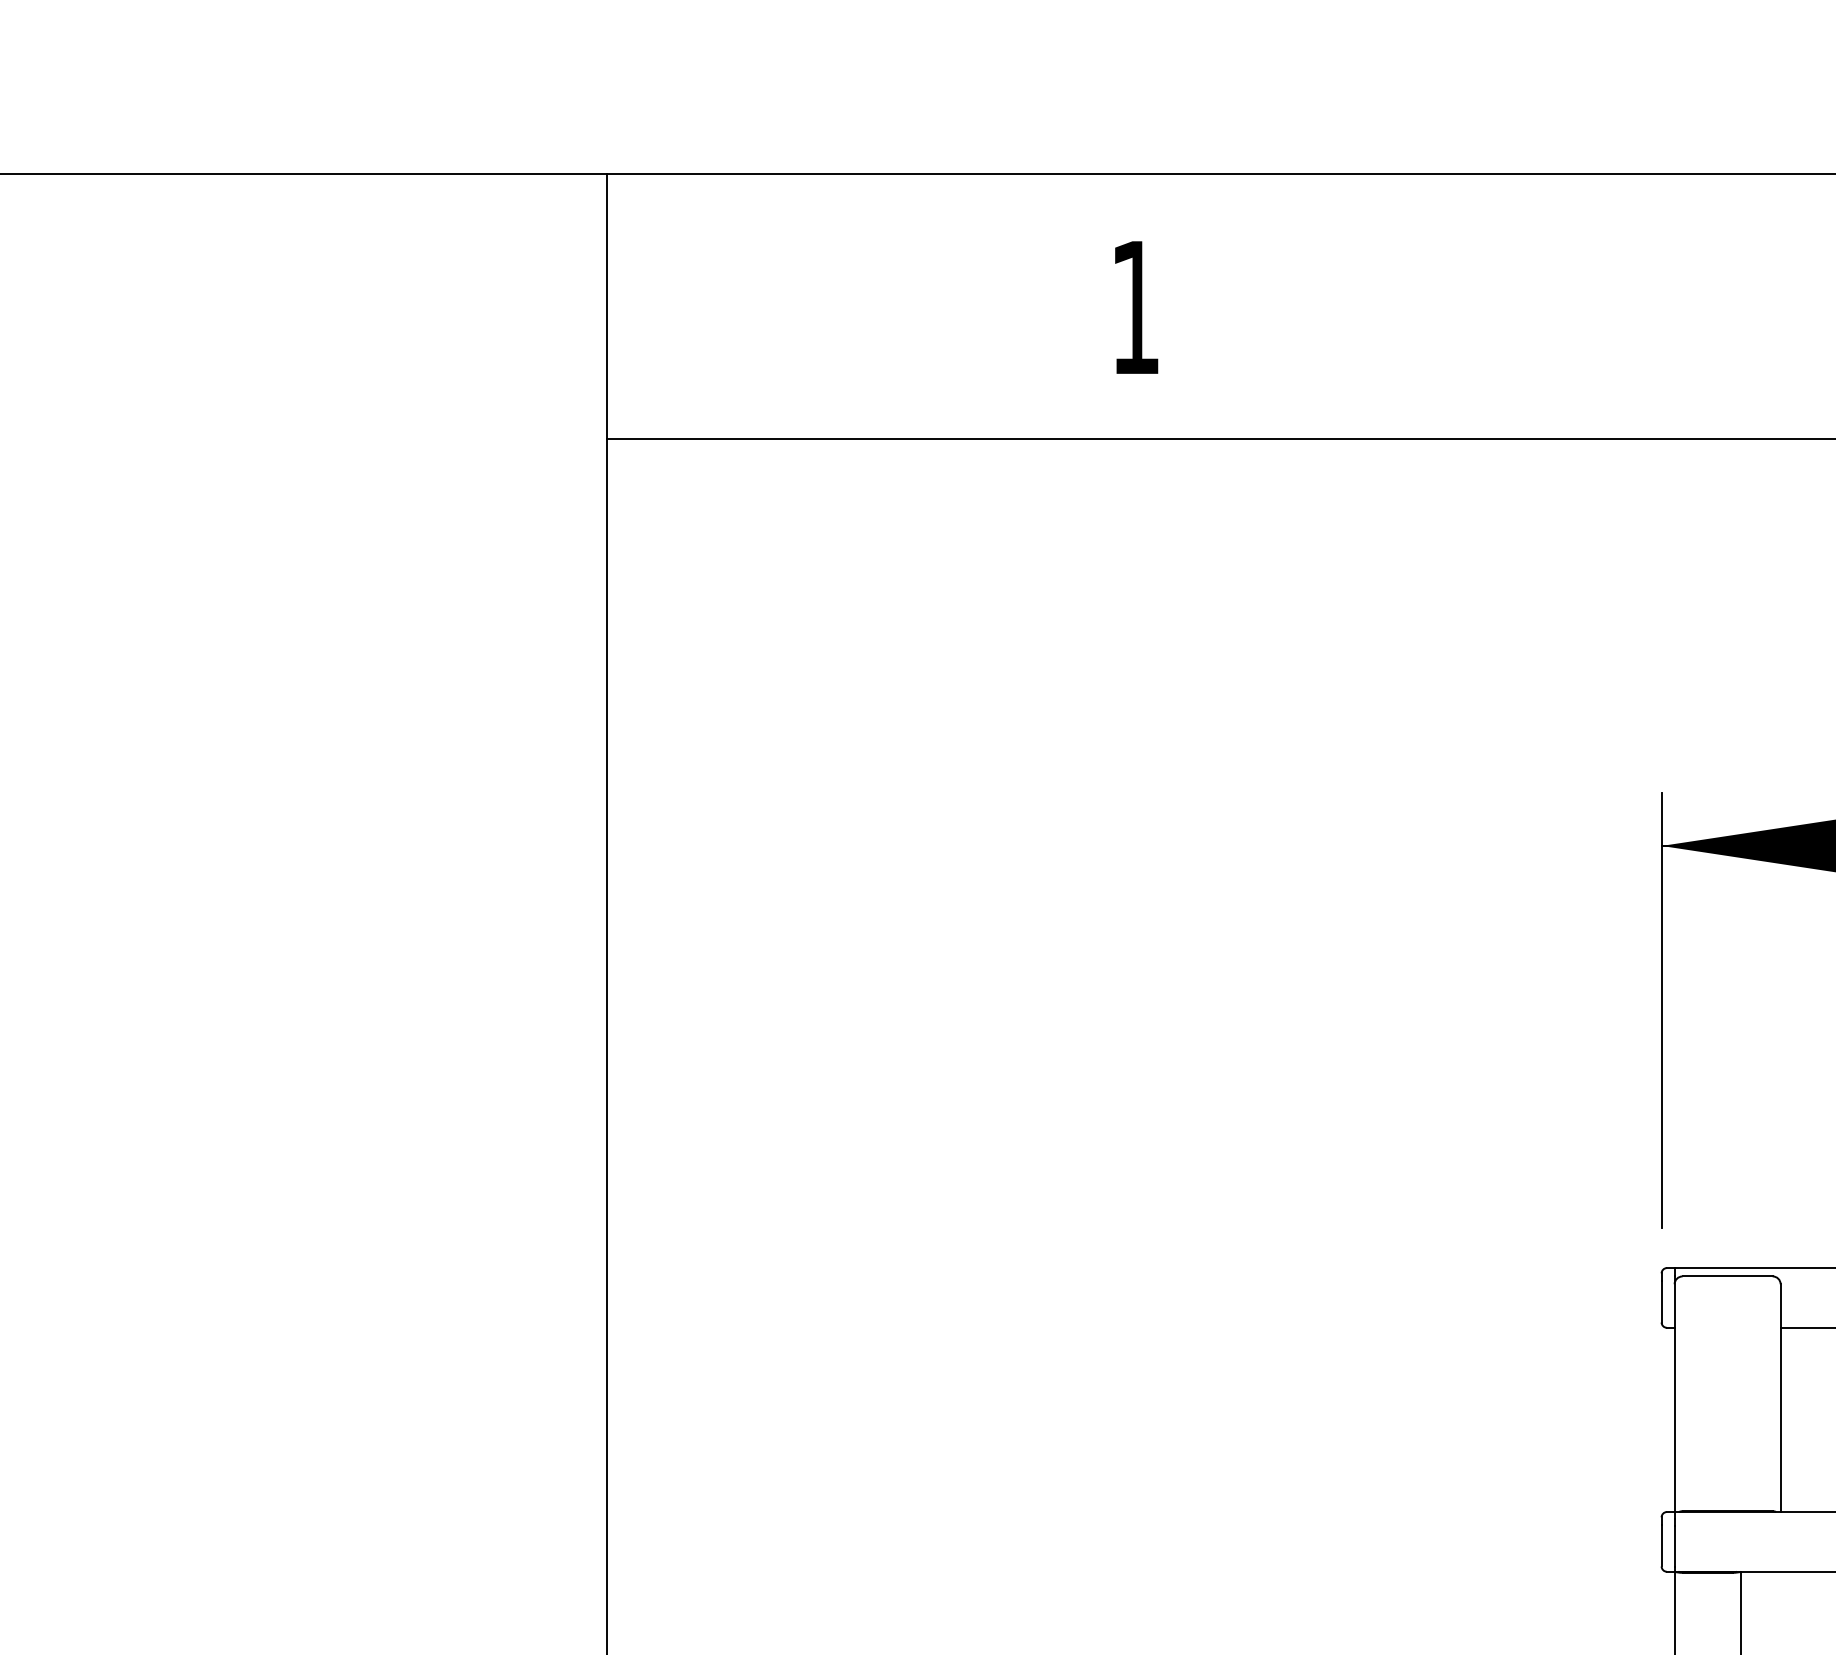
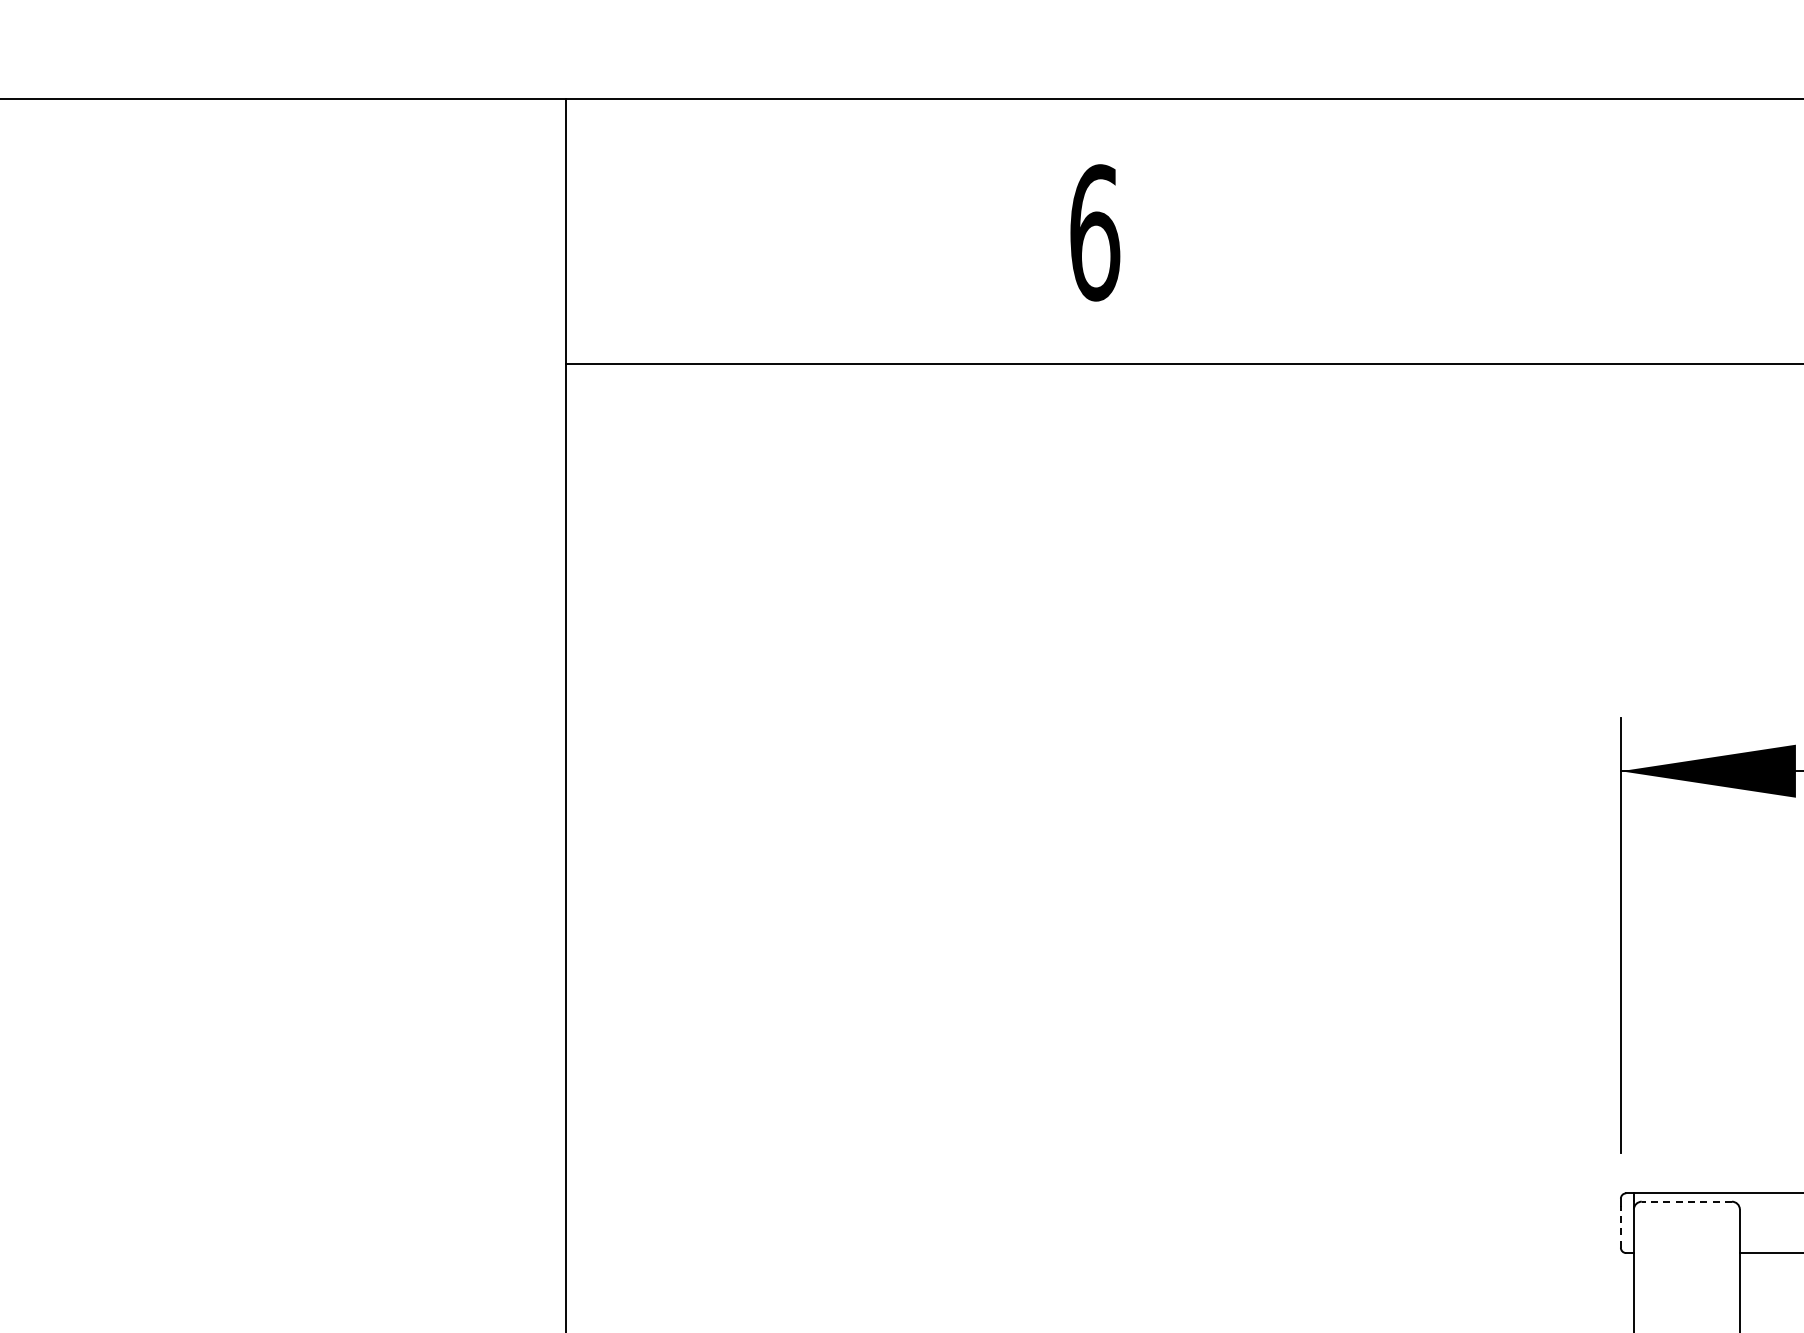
text: (1135, 307) -> (1094, 232), 1 -> 6
line: (1727, 1276) -> (1686, 1201), solid -> dashed
line: (1661, 1301) -> (1620, 1226), solid -> dashed

